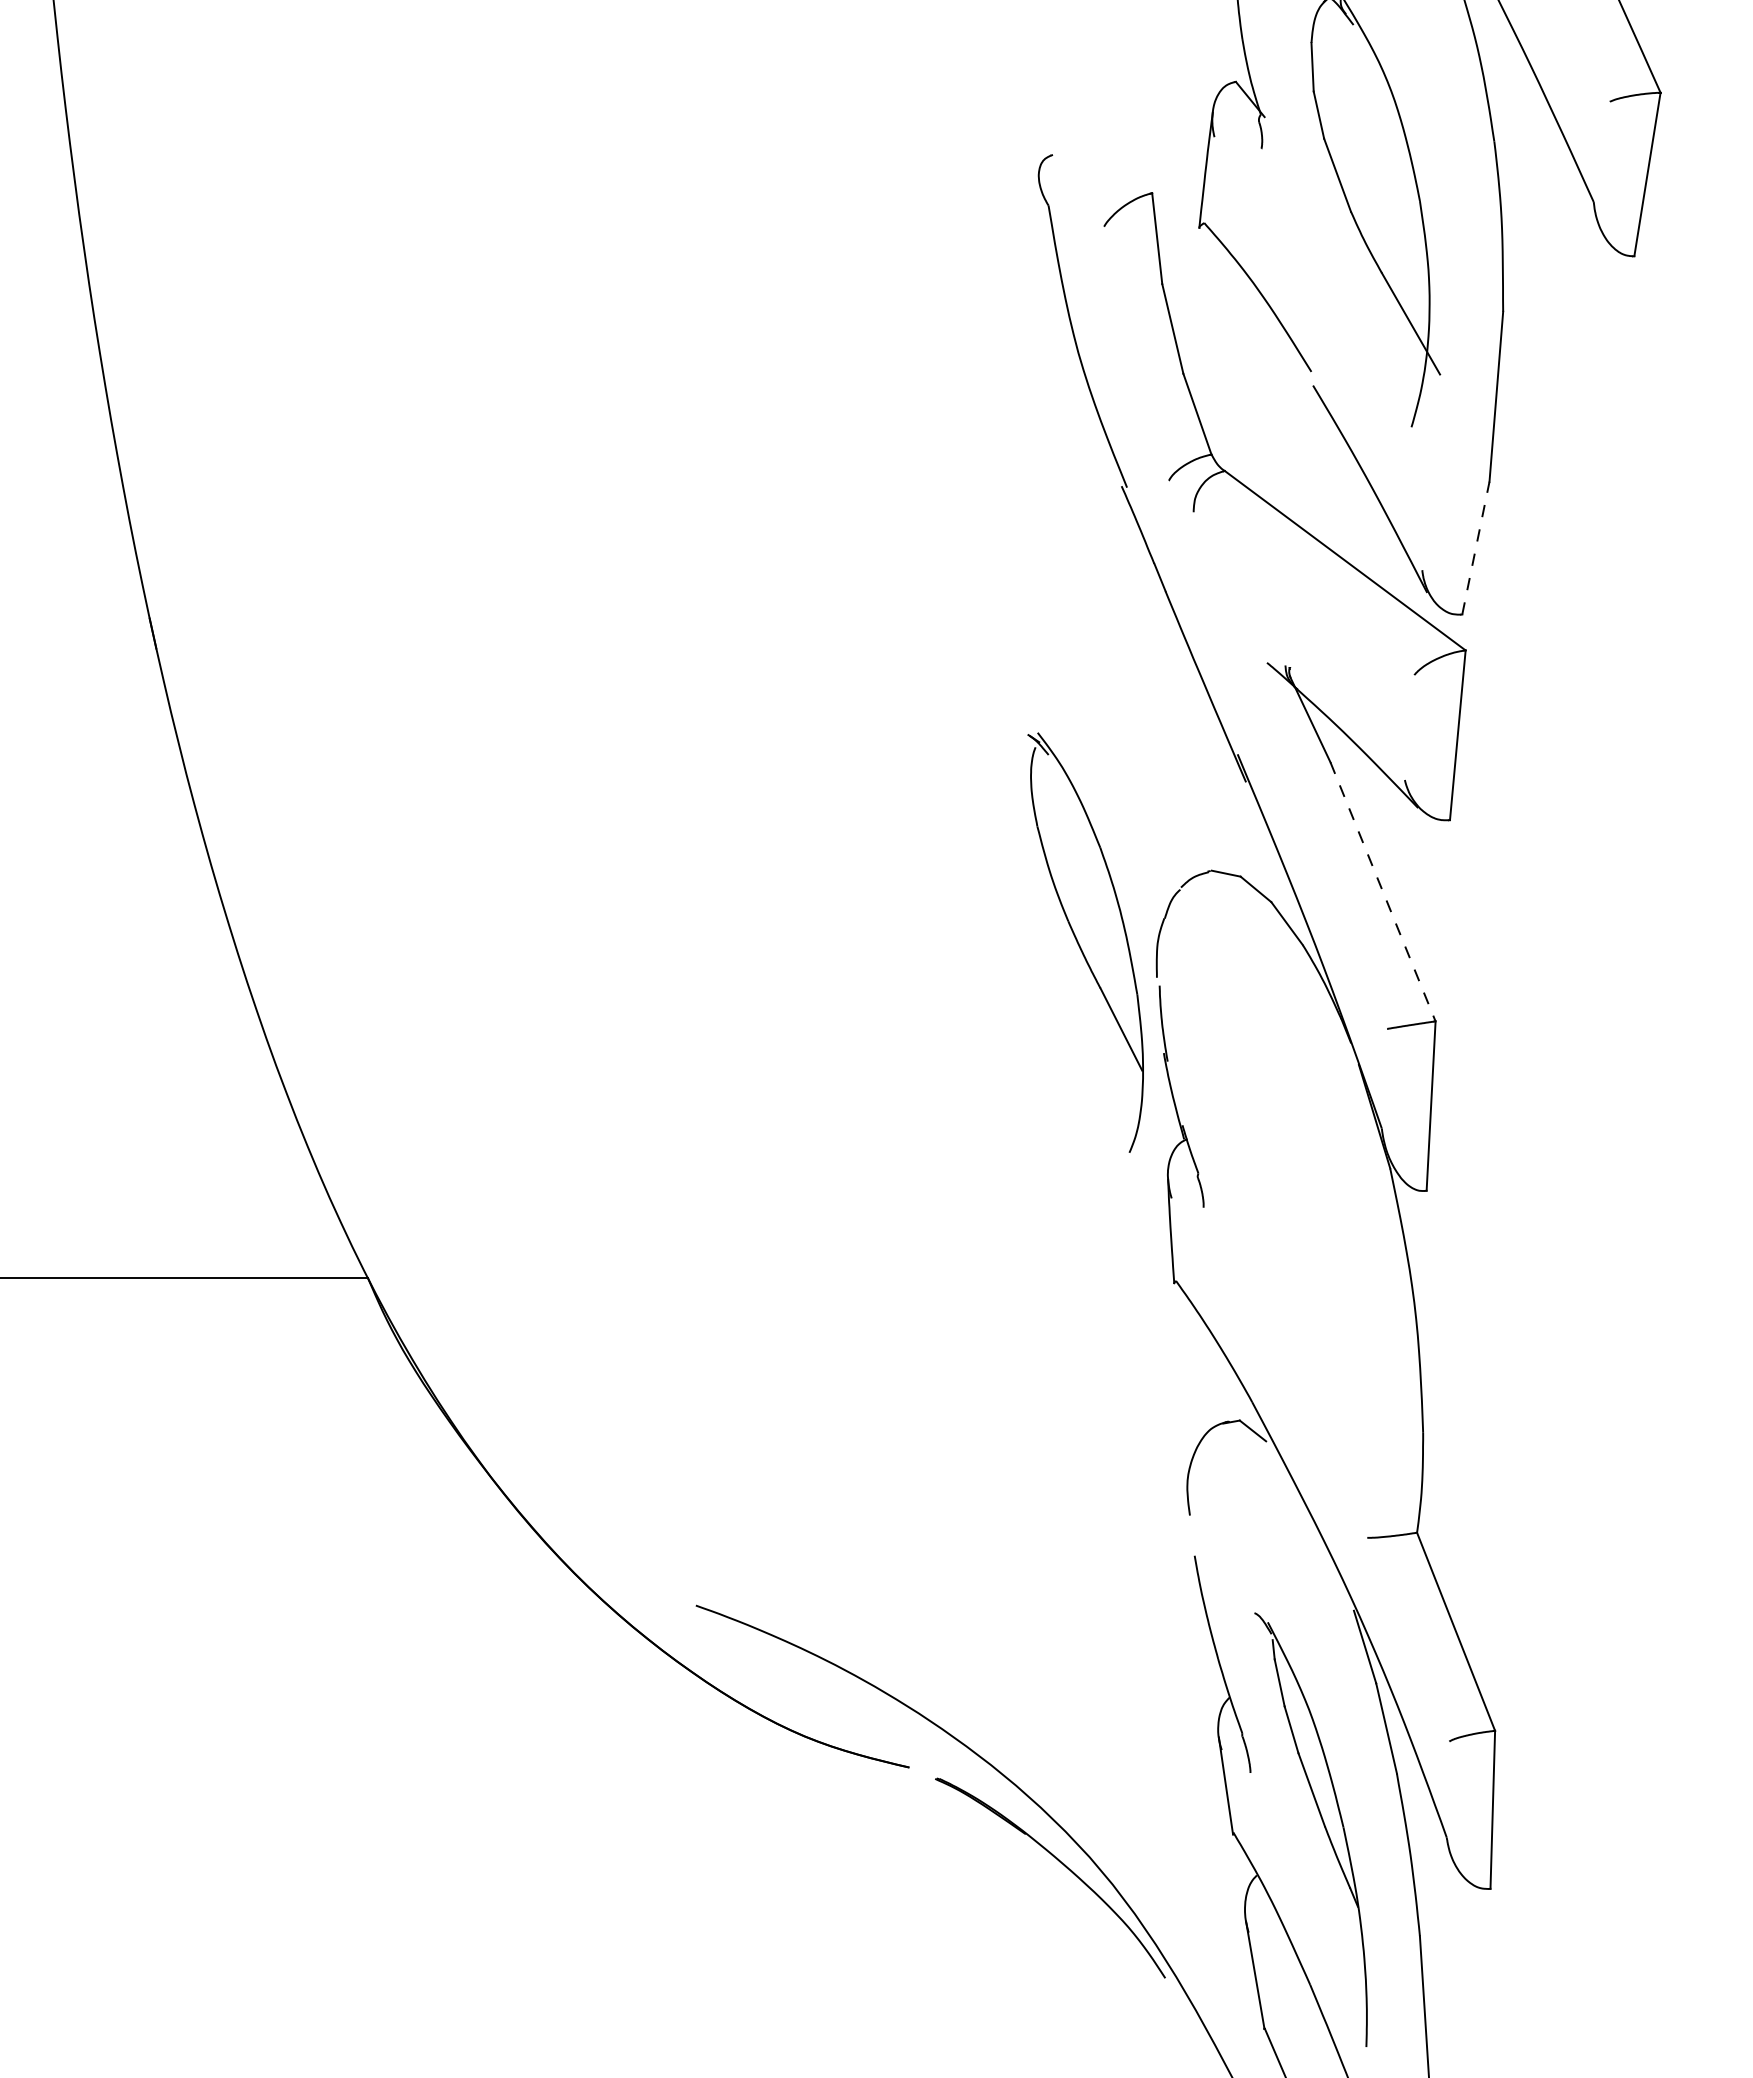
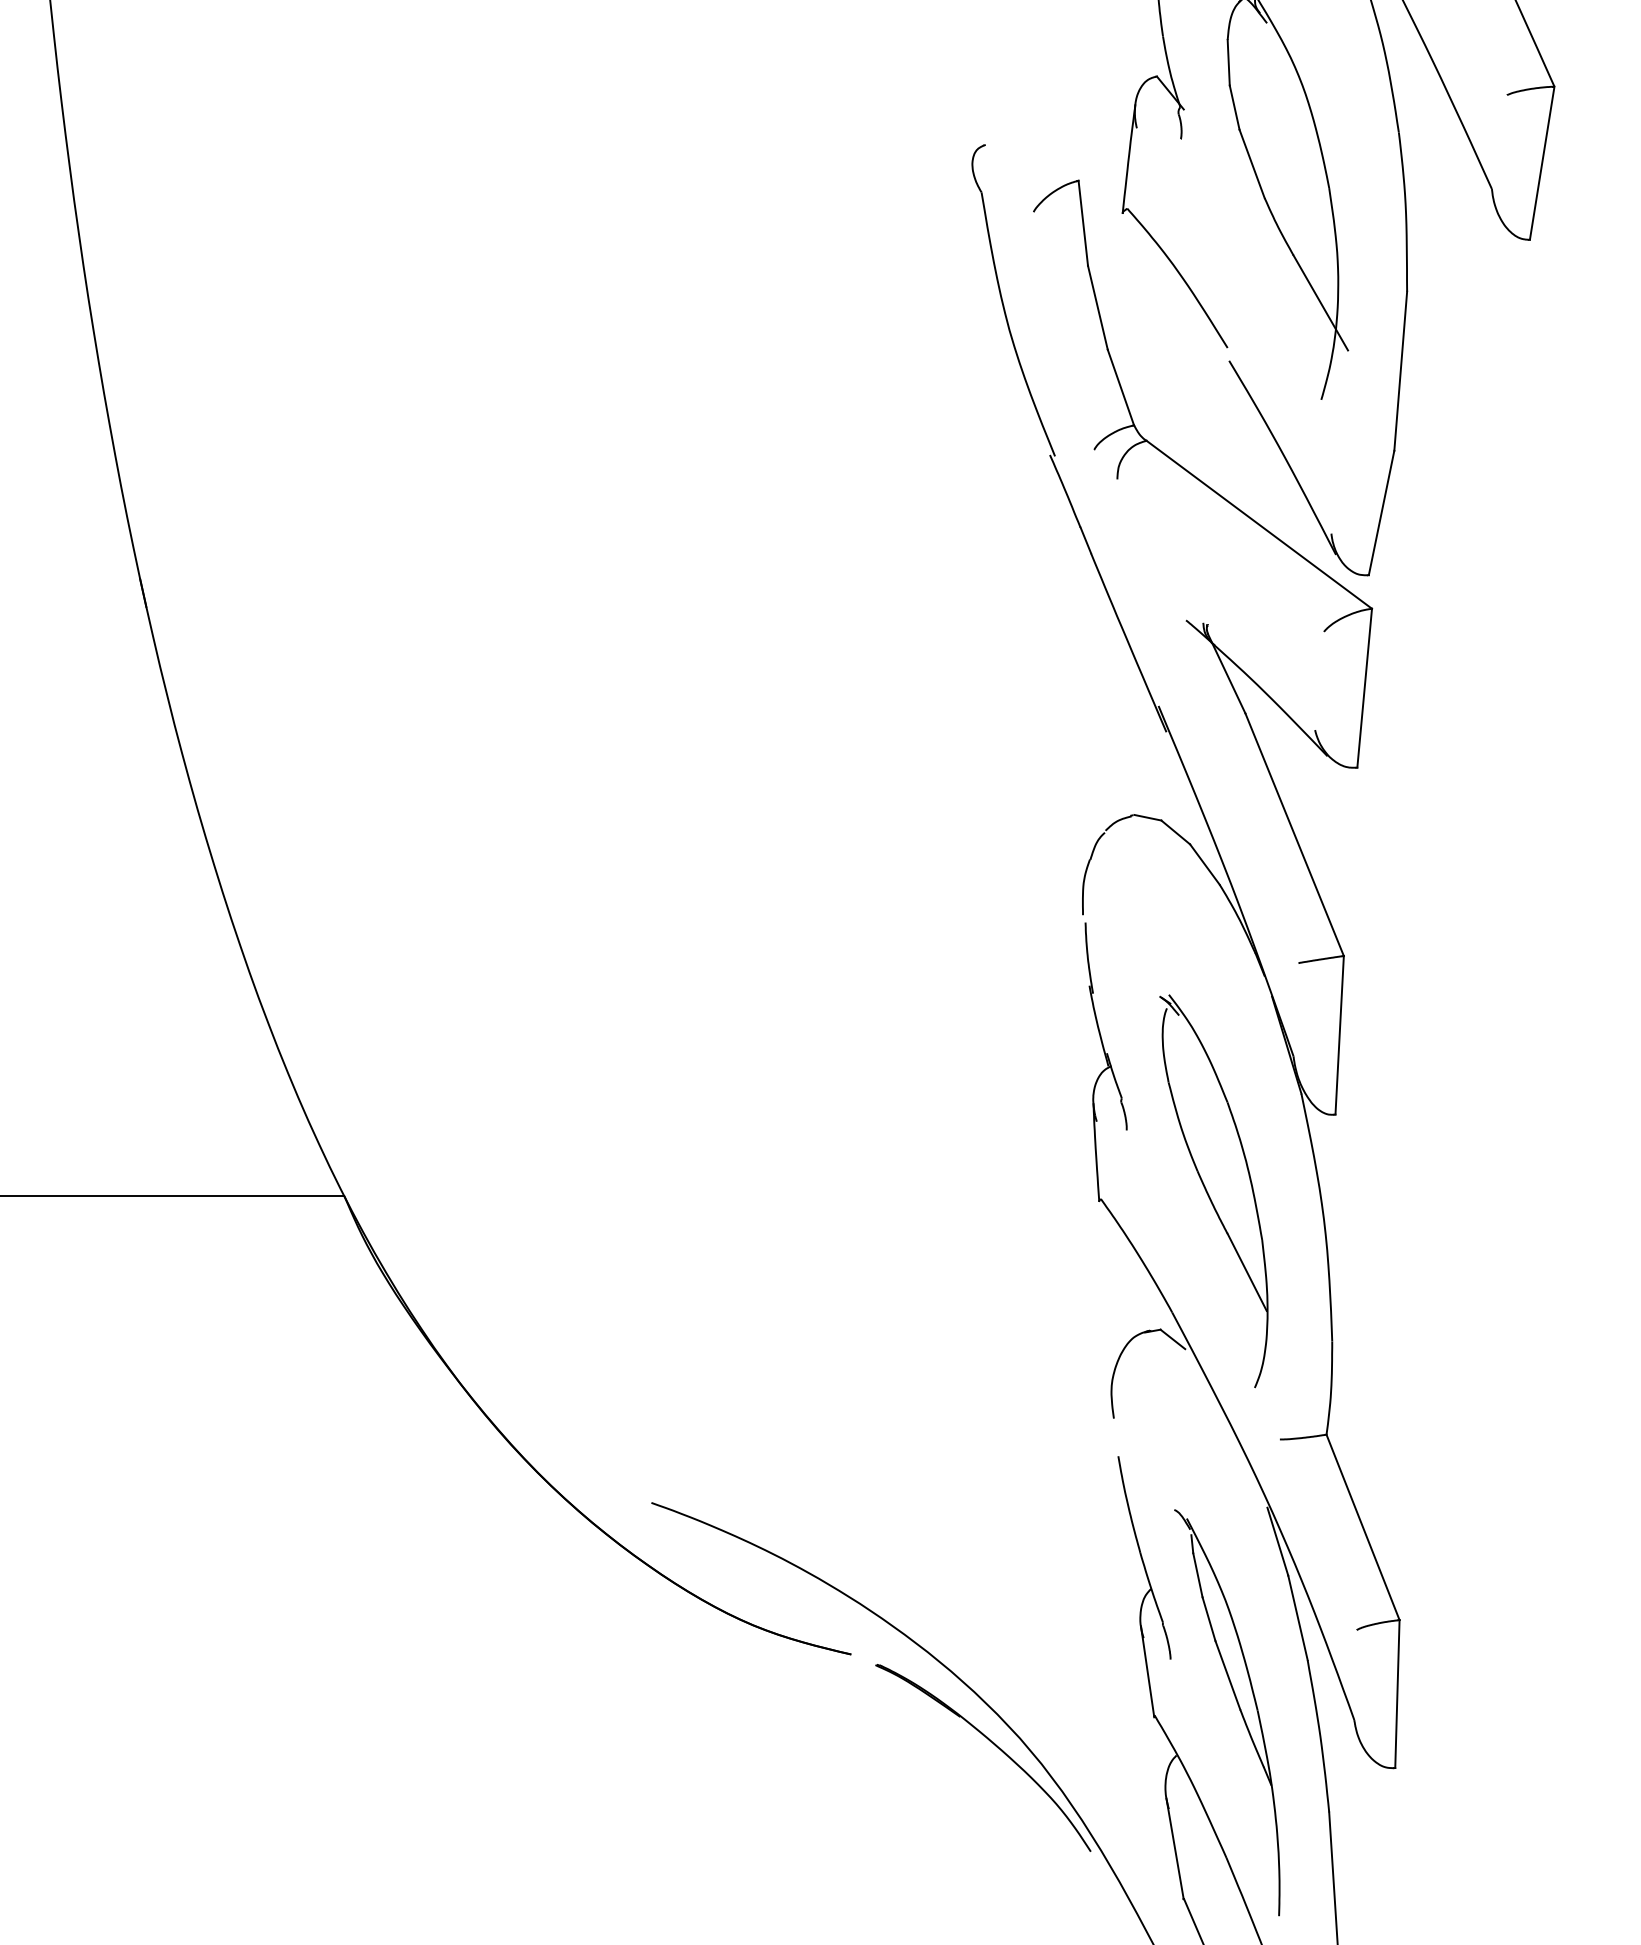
line: (1475, 548) -> (1381, 513), dashed -> solid
line: (1383, 891) -> (1295, 834), dashed -> solid
part: (1085, 942) -> (1213, 1191), moved

